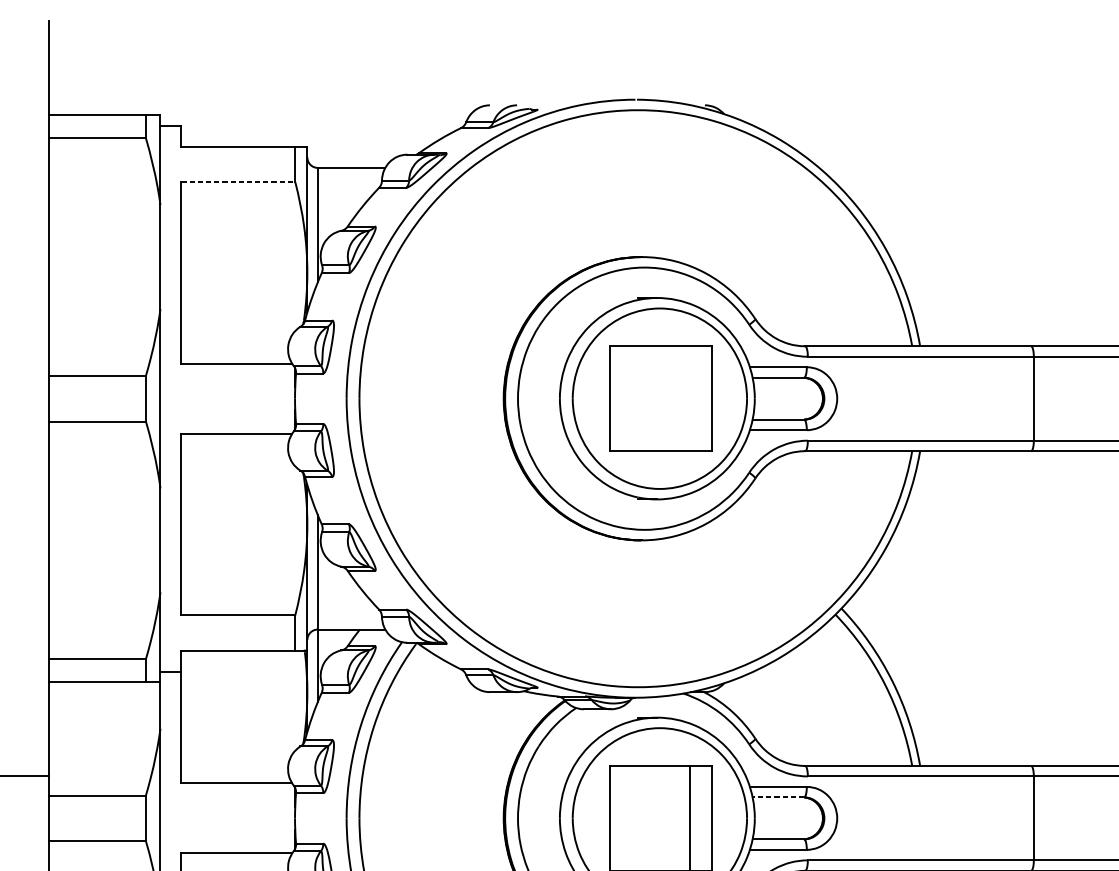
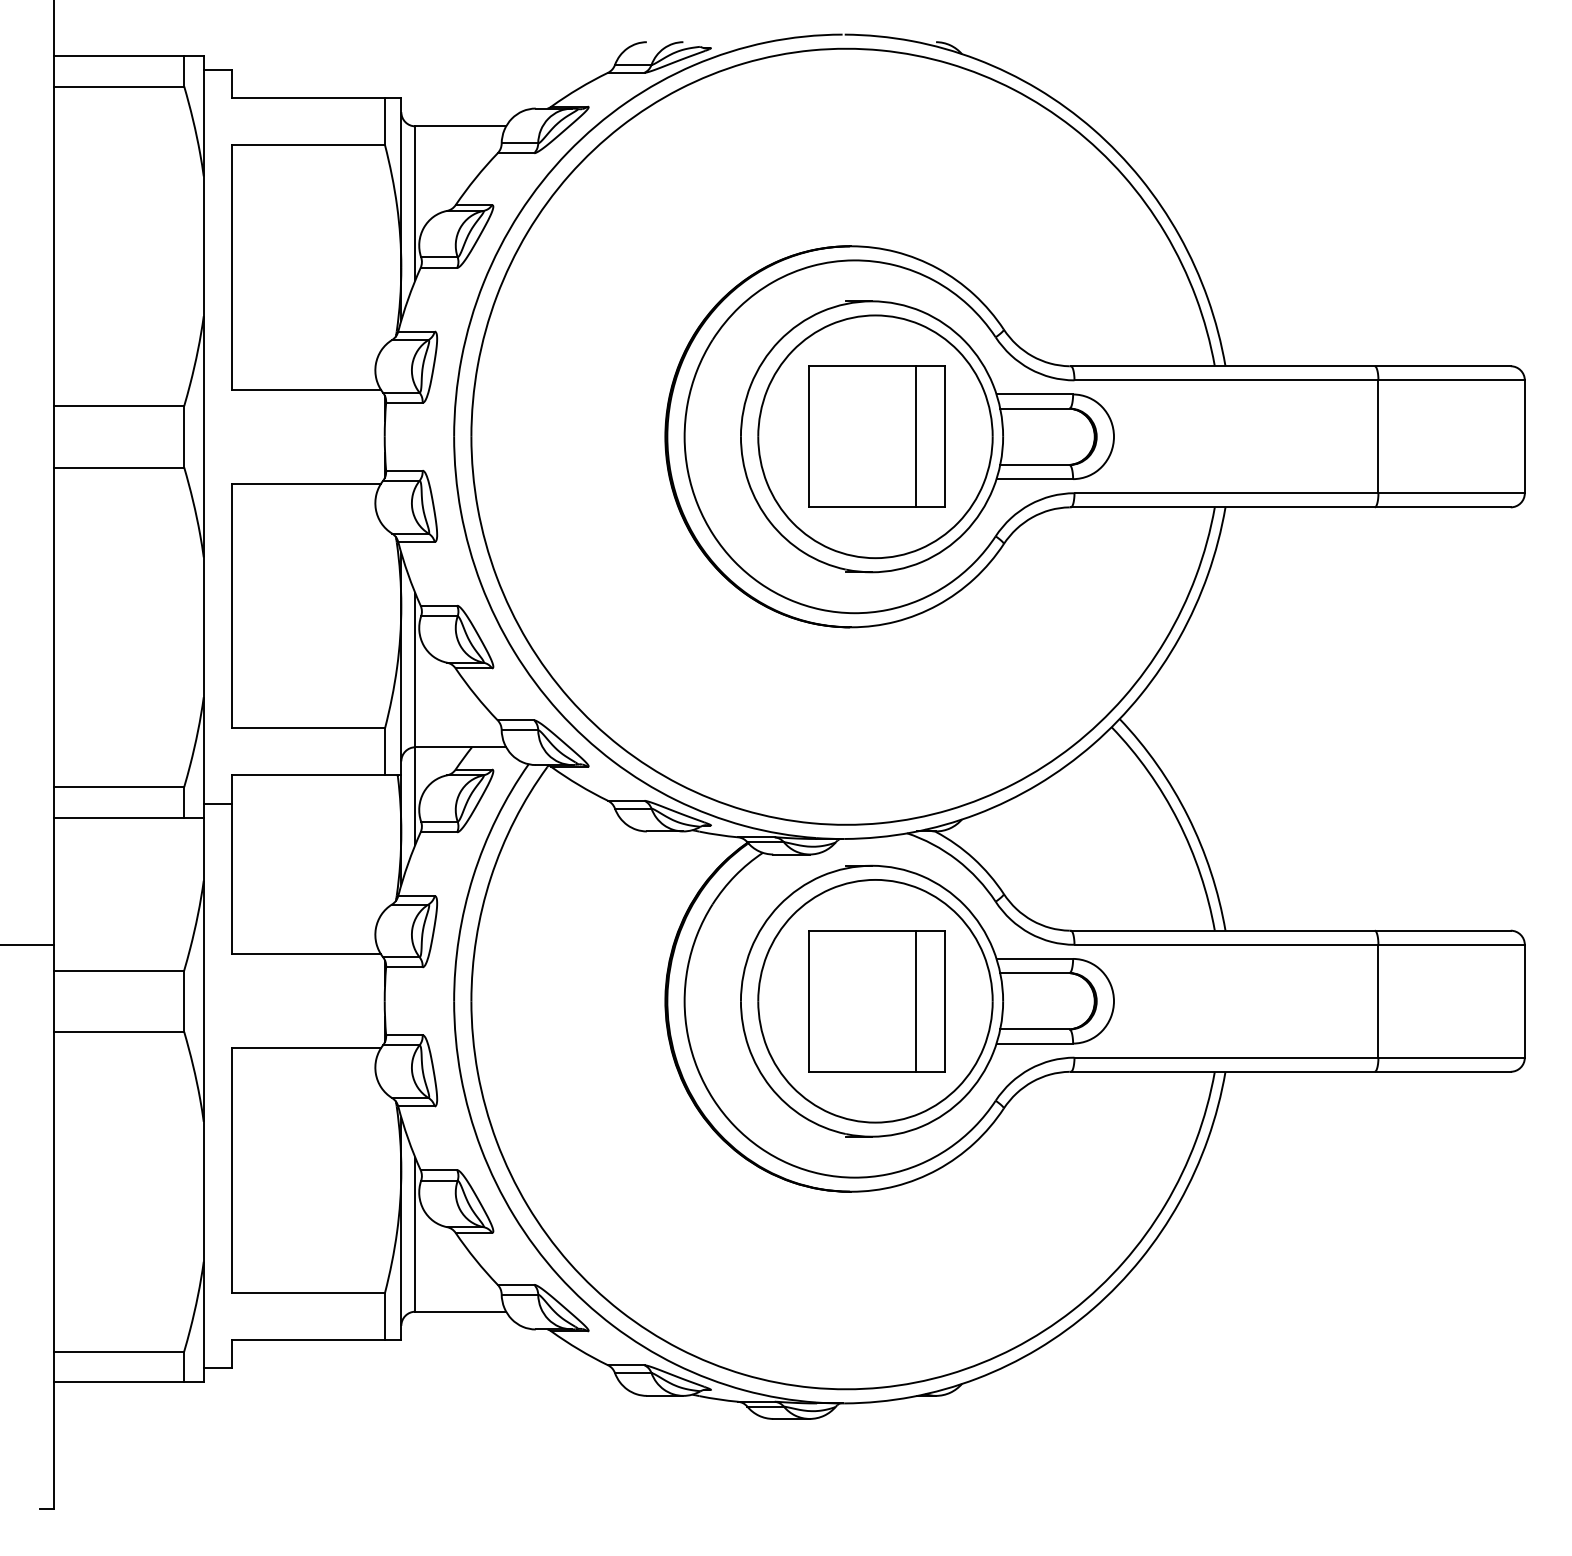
line: (238, 182) -> (308, 145), dashed -> solid
line: (689, 398) -> (915, 436), added
line: (778, 797) -> (1034, 973), dashed -> solid

